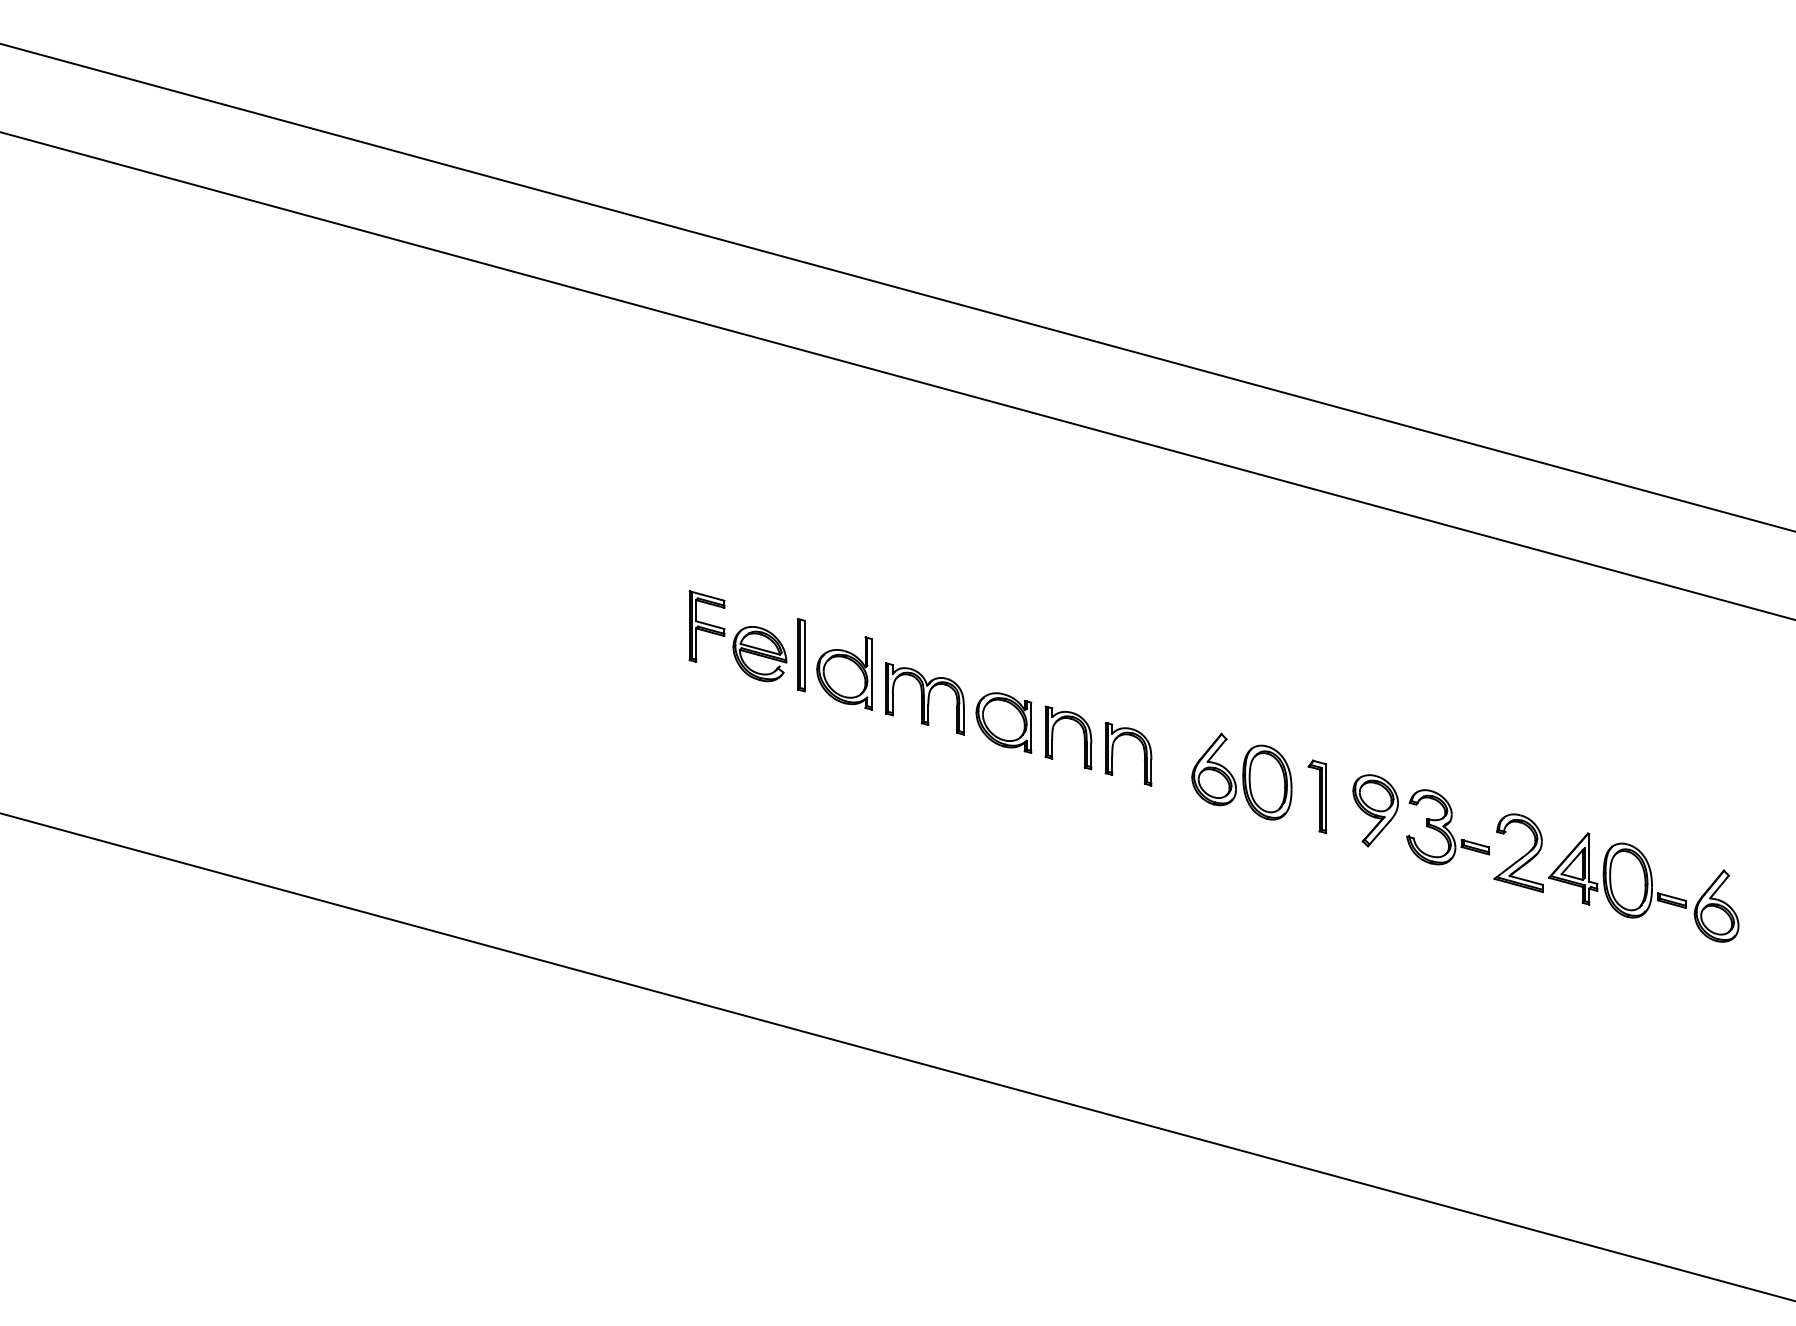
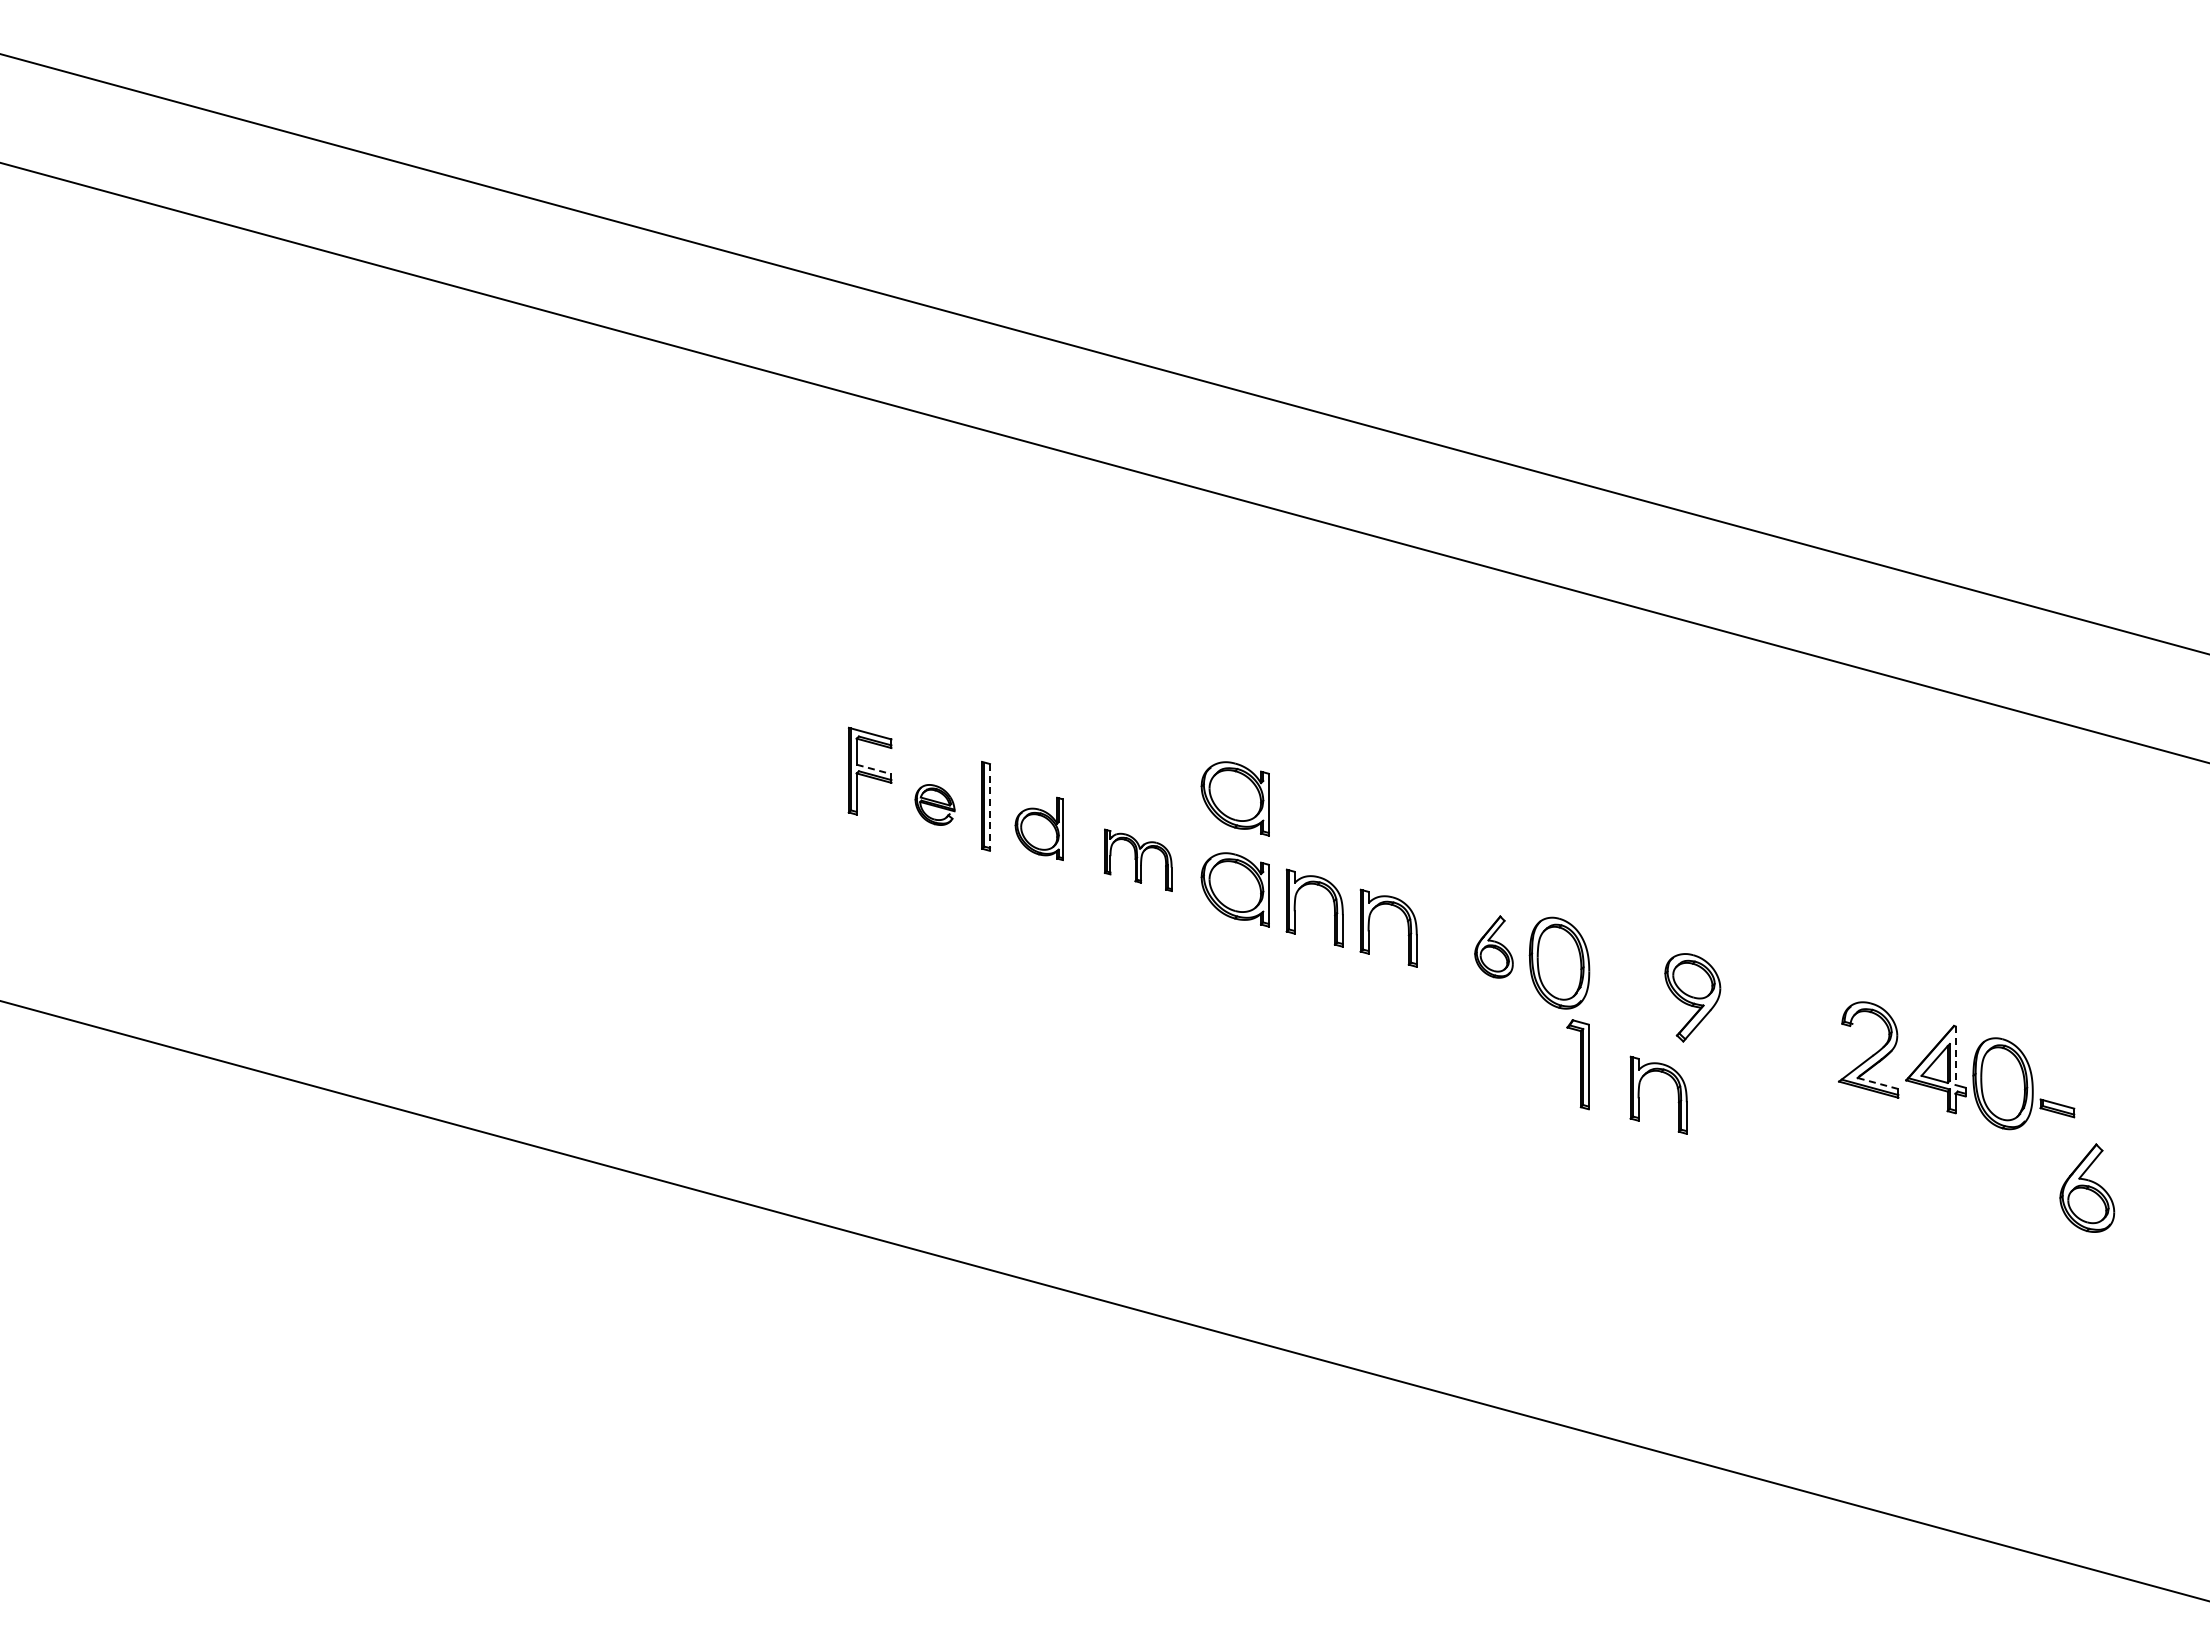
line: (710, 625) -> (874, 769), solid -> dashed
part: (1003, 648) -> (1234, 798), added
part: (759, 653) -> (934, 804), size x0.6
line: (804, 656) -> (990, 807), solid -> dashed
part: (843, 673) -> (1038, 828), size x0.7
part: (924, 699) -> (1137, 860), size x0.7
part: (1213, 769) -> (1493, 946), size x0.7
part: (1316, 796) -> (1577, 1064), moved
part: (1447, 826) -> (1781, 1017), removed
line: (1589, 858) -> (1955, 1056), solid -> dashed
line: (1526, 880) -> (1878, 1083), solid -> dashed
part: (1362, 884) -> (1676, 1088), added
part: (1716, 905) -> (2087, 1187), moved

